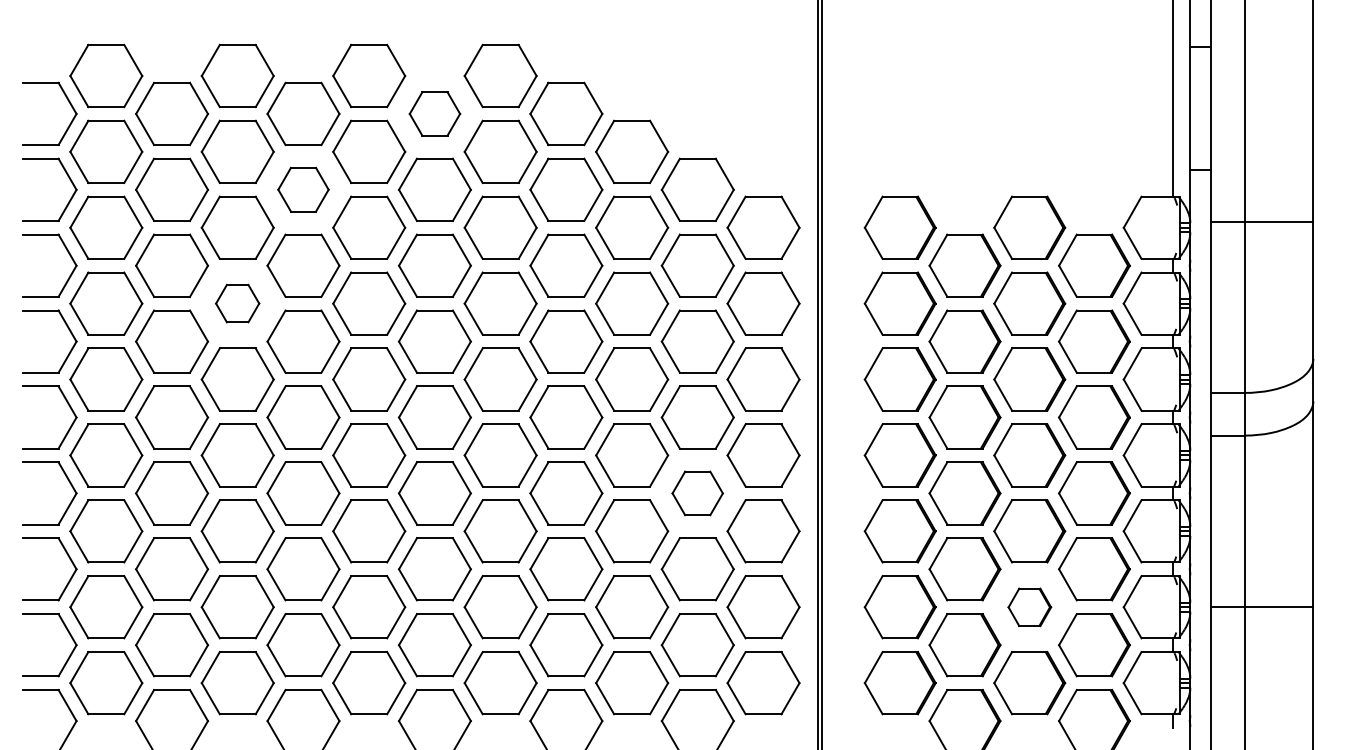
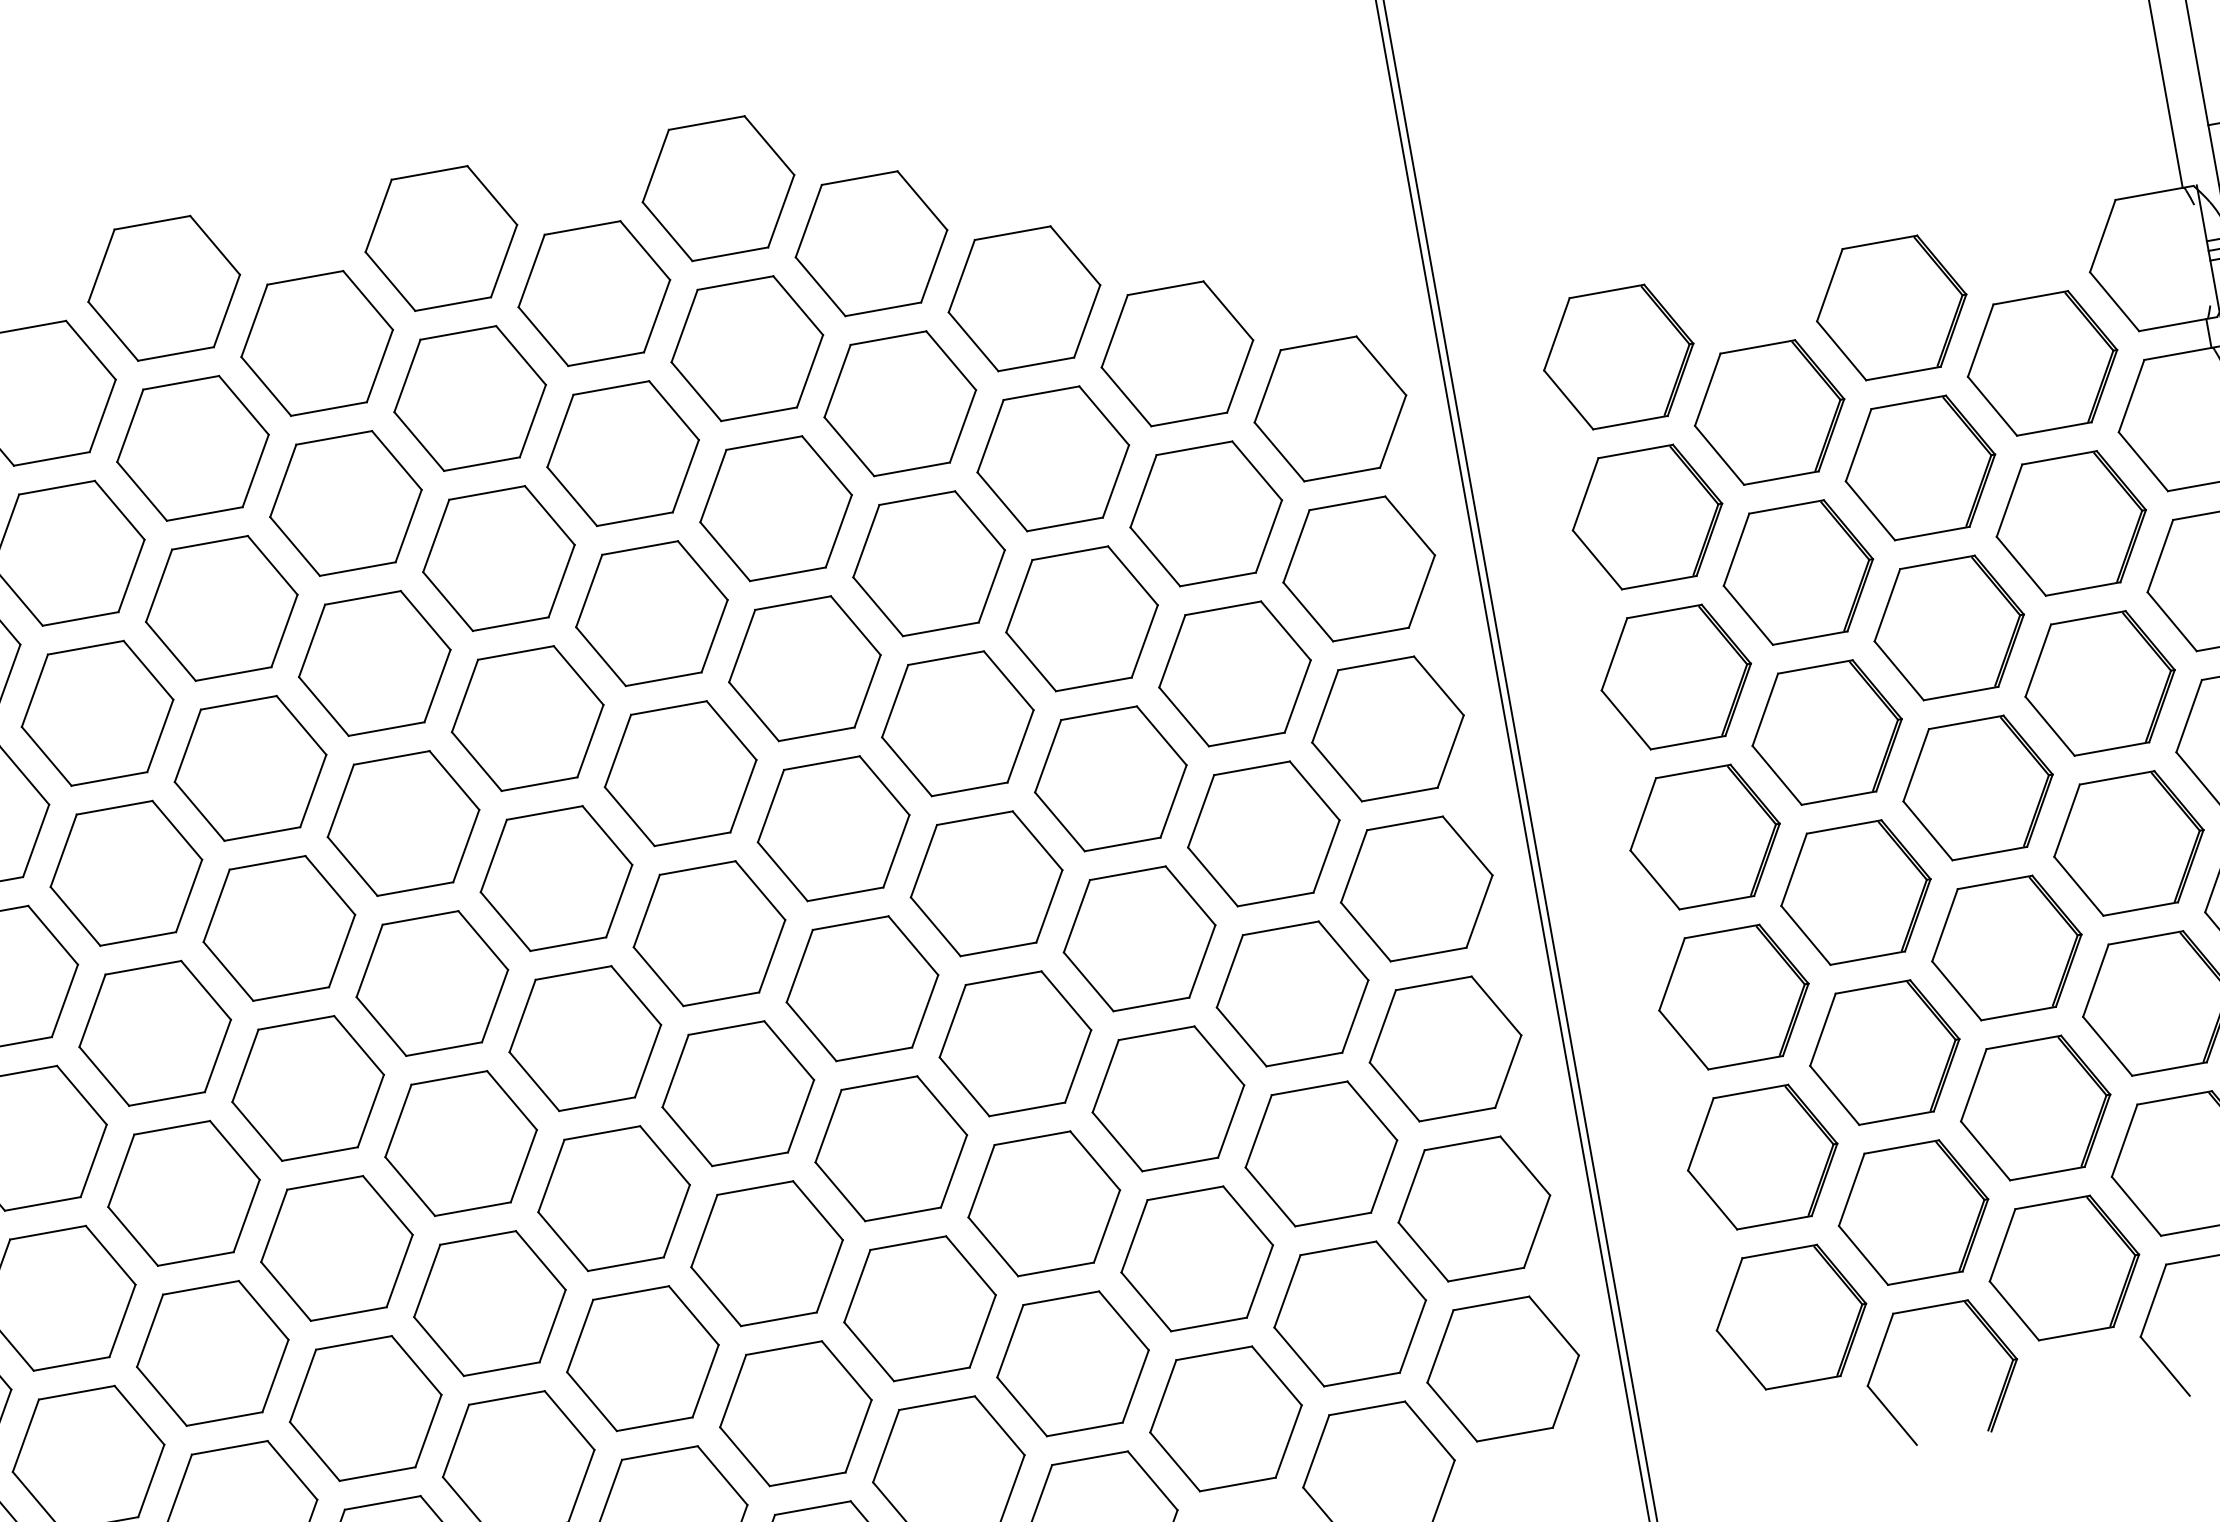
part: (434, 113) -> (593, 292), size x1.43
part: (303, 189) -> (345, 502), size x1.43
part: (237, 303) -> (249, 768), size x1.67
part: (697, 493) -> (1291, 994), size x1.43
part: (1029, 607) -> (2035, 1108), size x1.67

